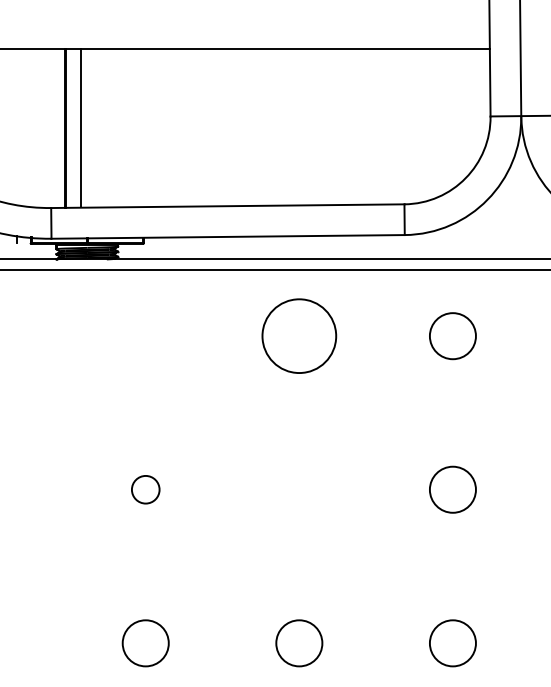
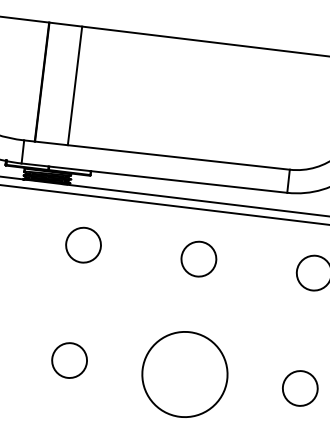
line: (81, 128) -> (75, 85), moved
circle: (145, 336) -> (83, 245), added
circle: (299, 336) -> (198, 259), size x0.62
circle: (145, 489) -> (69, 360), size x1.67
circle: (299, 489) -> (185, 374), added

